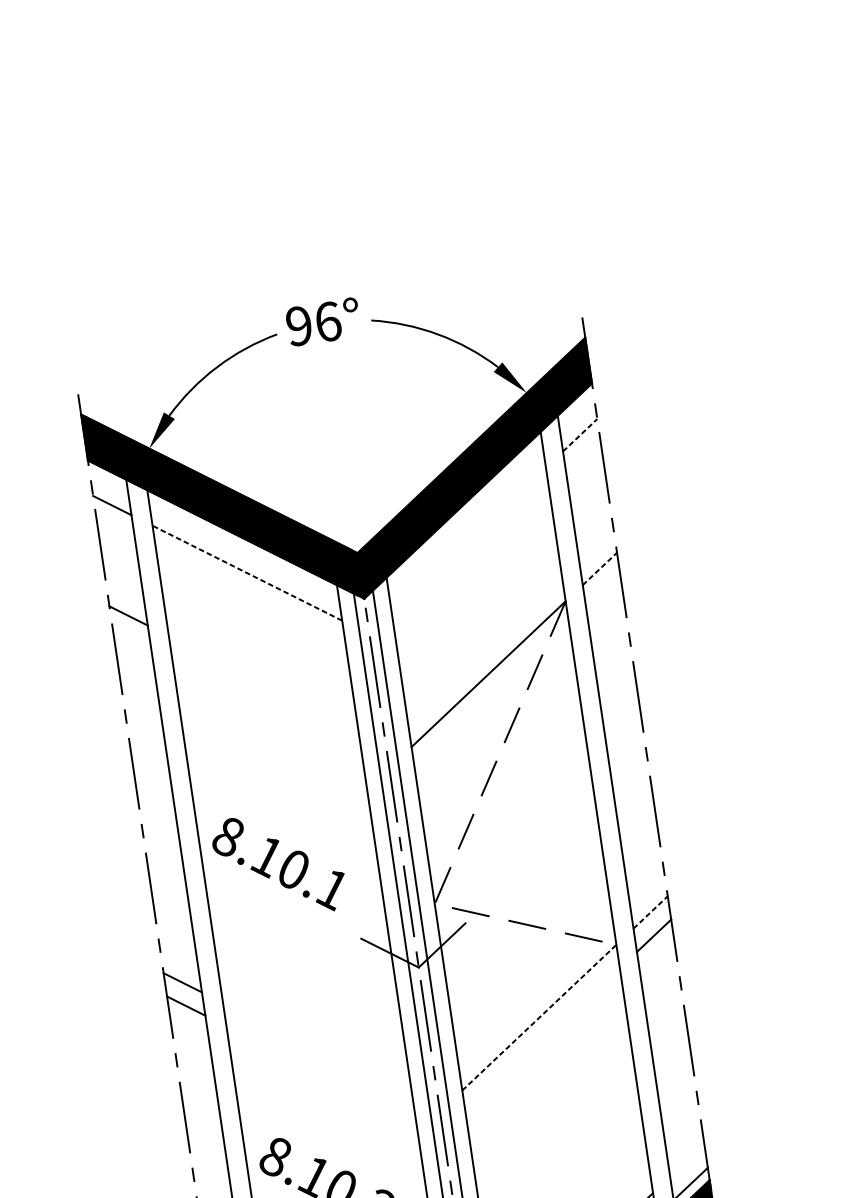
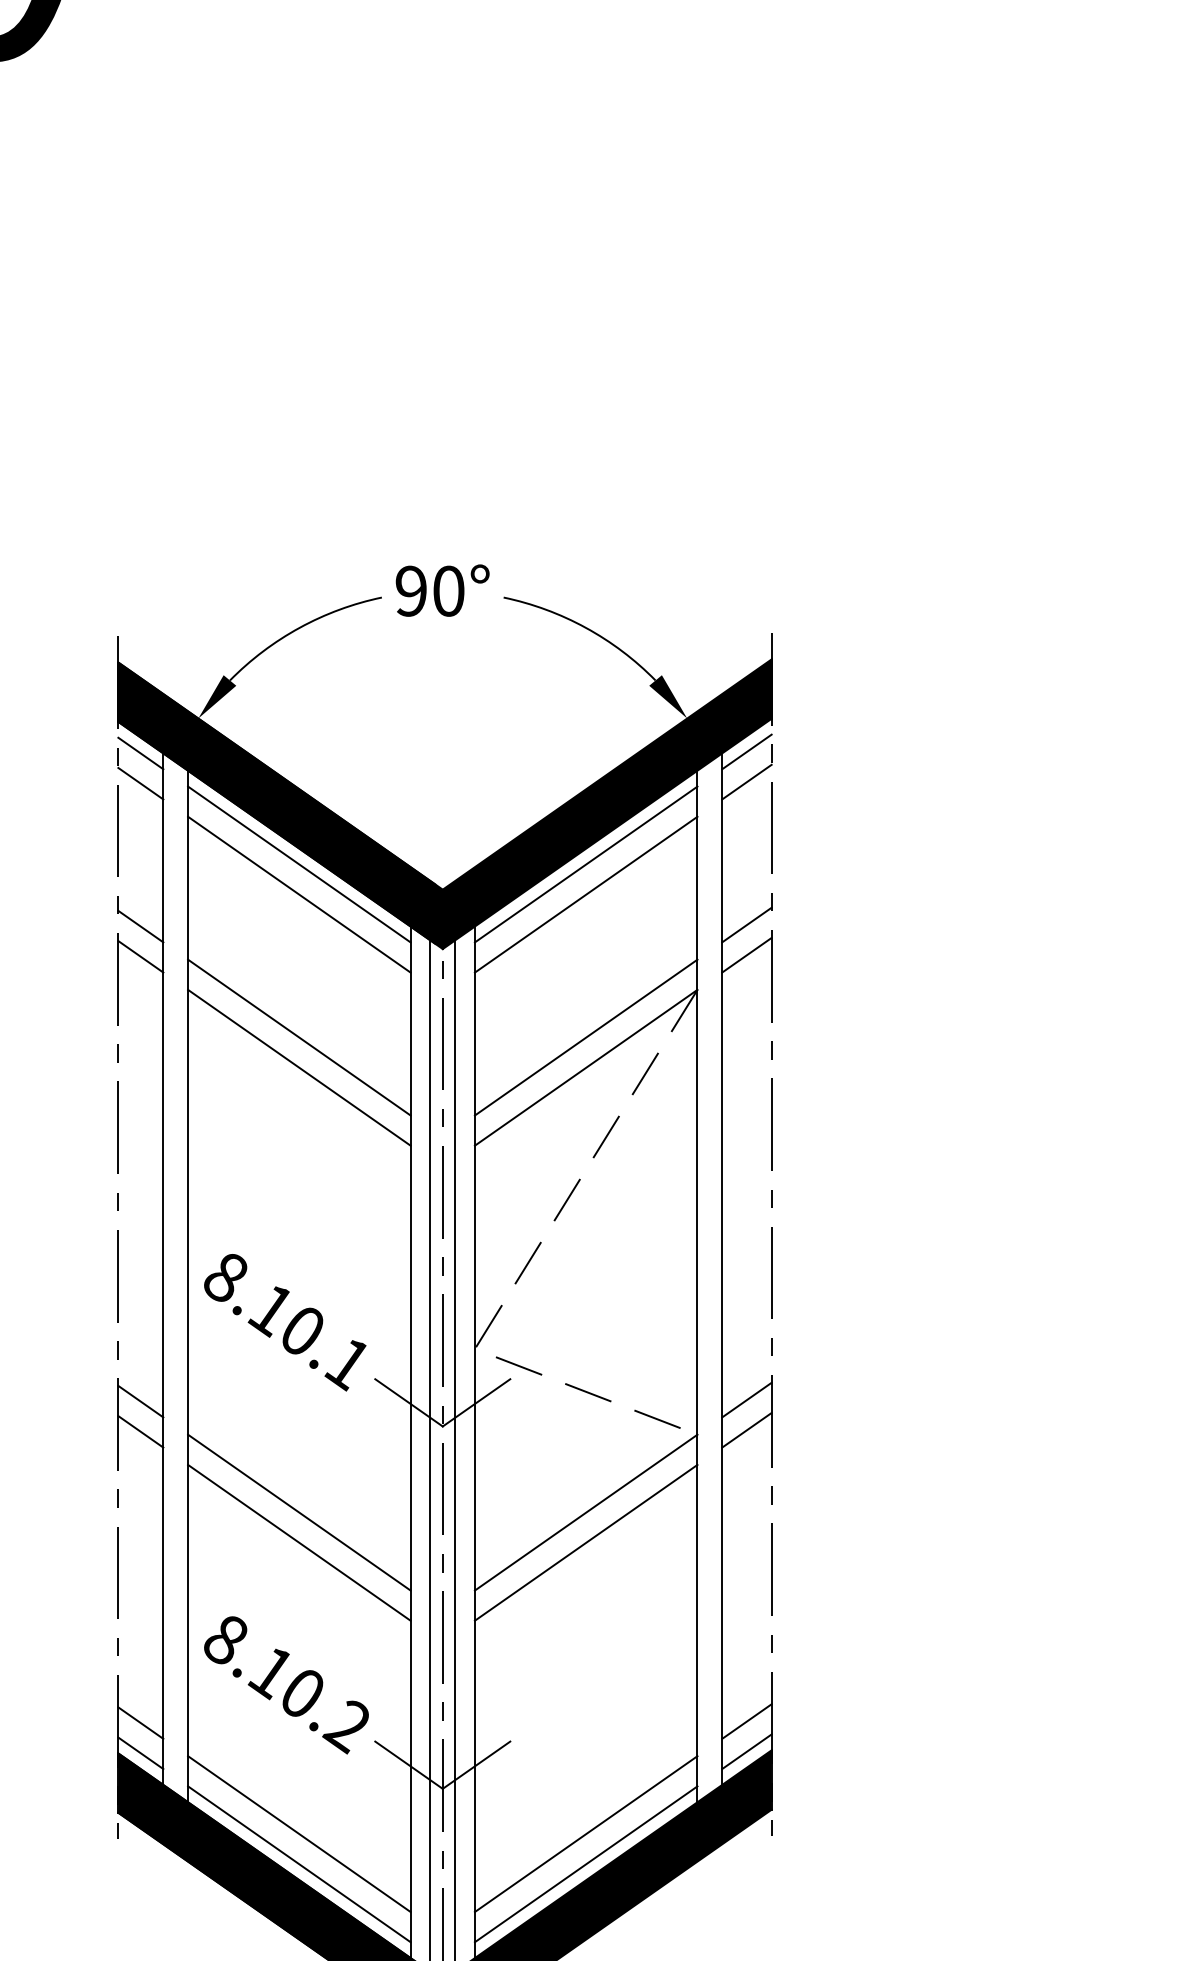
text: (327, 321) -> (448, 590), 96° -> 90°
line: (576, 411) -> (746, 751), added
line: (580, 434) -> (747, 781), dashed -> solid
line: (108, 482) -> (140, 753), added
line: (464, 517) -> (585, 864), added
line: (468, 540) -> (585, 894), added
line: (596, 545) -> (746, 924), added
line: (244, 549) -> (299, 864), added
line: (600, 568) -> (747, 954), dashed -> solid
line: (247, 573) -> (299, 894), dashed -> solid
line: (131, 639) -> (140, 956), added
line: (484, 650) -> (585, 1037), added
line: (263, 683) -> (299, 1037), added
line: (267, 706) -> (299, 1067), added
text: (279, 865) -> (285, 1322), moved
line: (651, 911) -> (747, 1399), dashed -> solid
line: (539, 1017) -> (586, 1512), dashed -> solid
line: (542, 1040) -> (585, 1542), added
line: (317, 1050) -> (299, 1512), added
line: (321, 1073) -> (299, 1542), added
line: (686, 1160) -> (746, 1721), added

